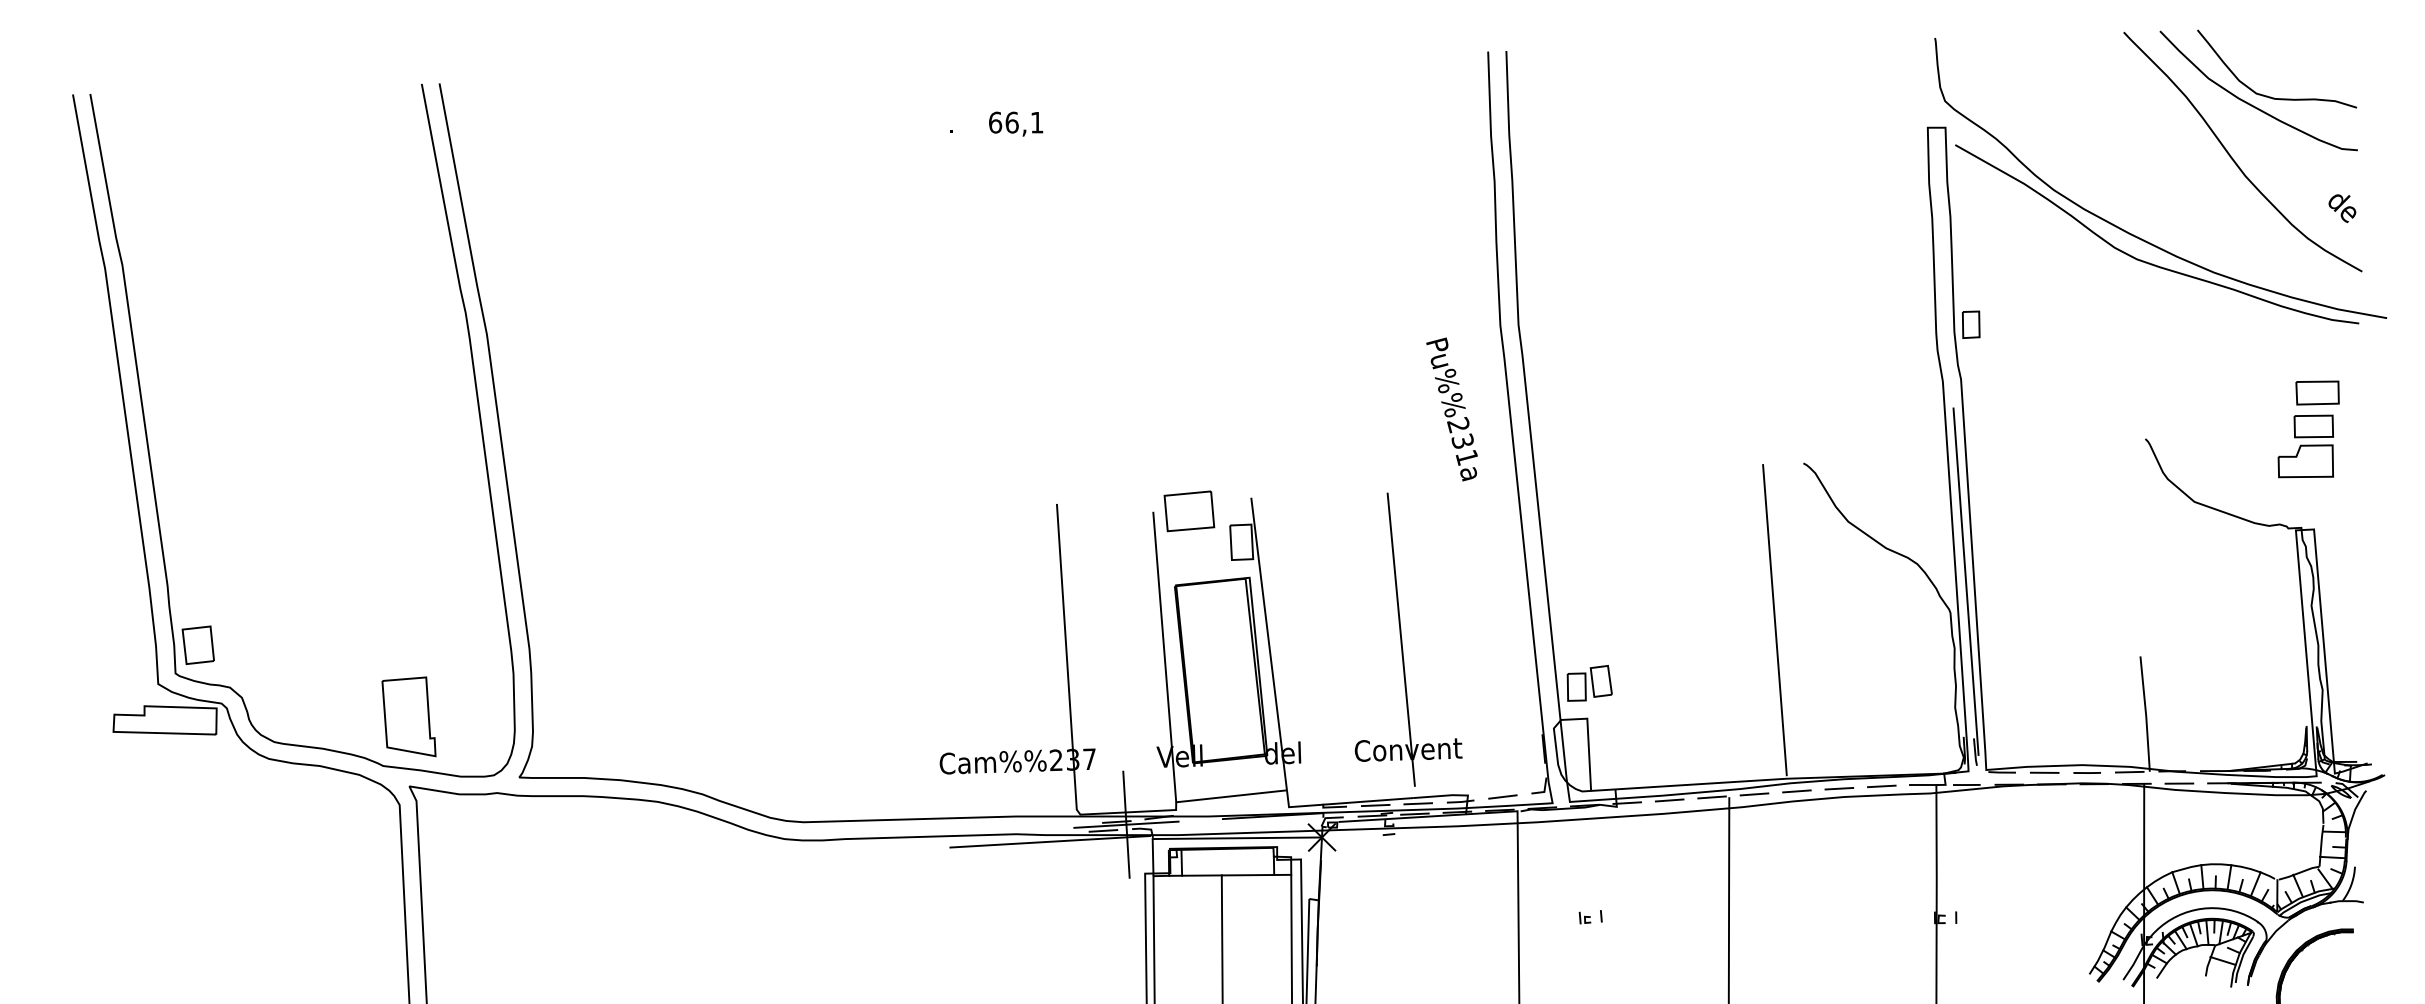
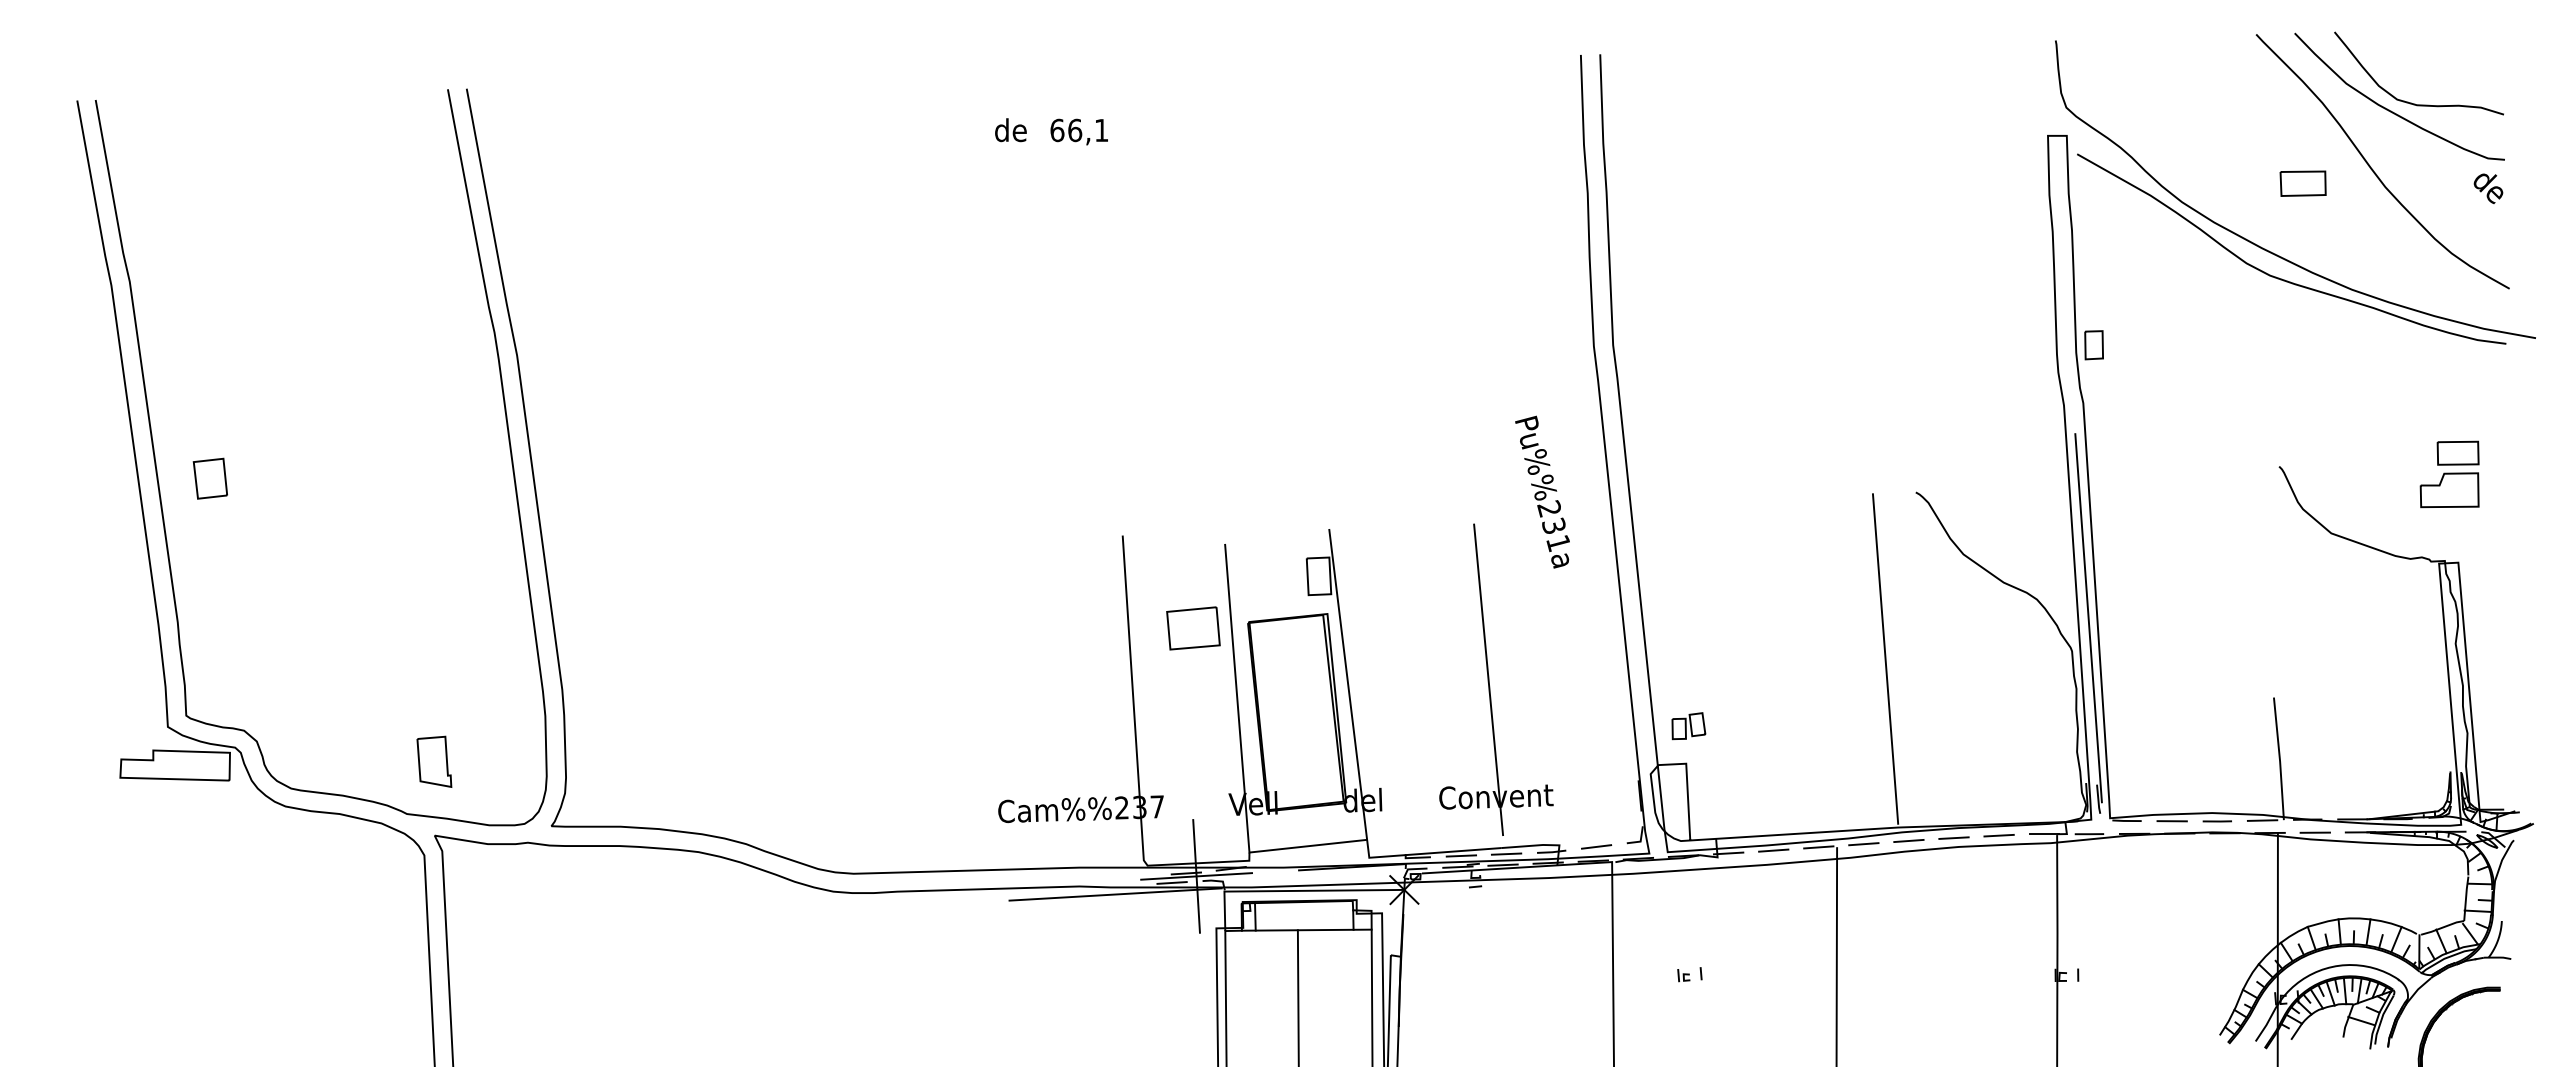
text: (951, 122) -> (1010, 130), . -> de
text: (2342, 208) -> (2488, 188), moved
part: (2316, 392) -> (2302, 183), moved
text: (1452, 408) -> (1542, 491), moved
part: (1189, 511) -> (1193, 628), moved
part: (197, 645) -> (209, 478), moved
part: (1589, 682) -> (1688, 725), size x0.7
part: (409, 716) -> (434, 761), size x0.6

